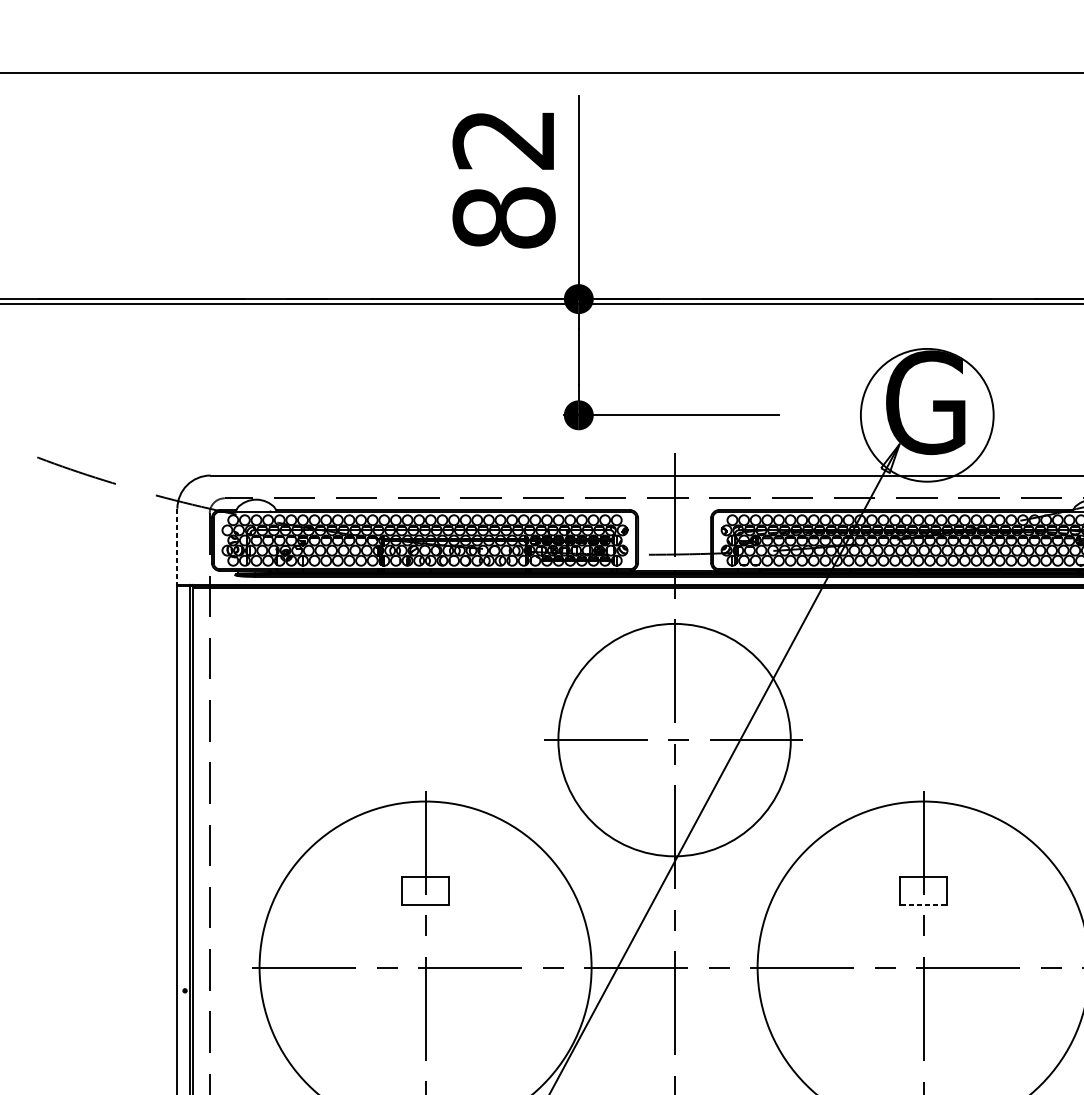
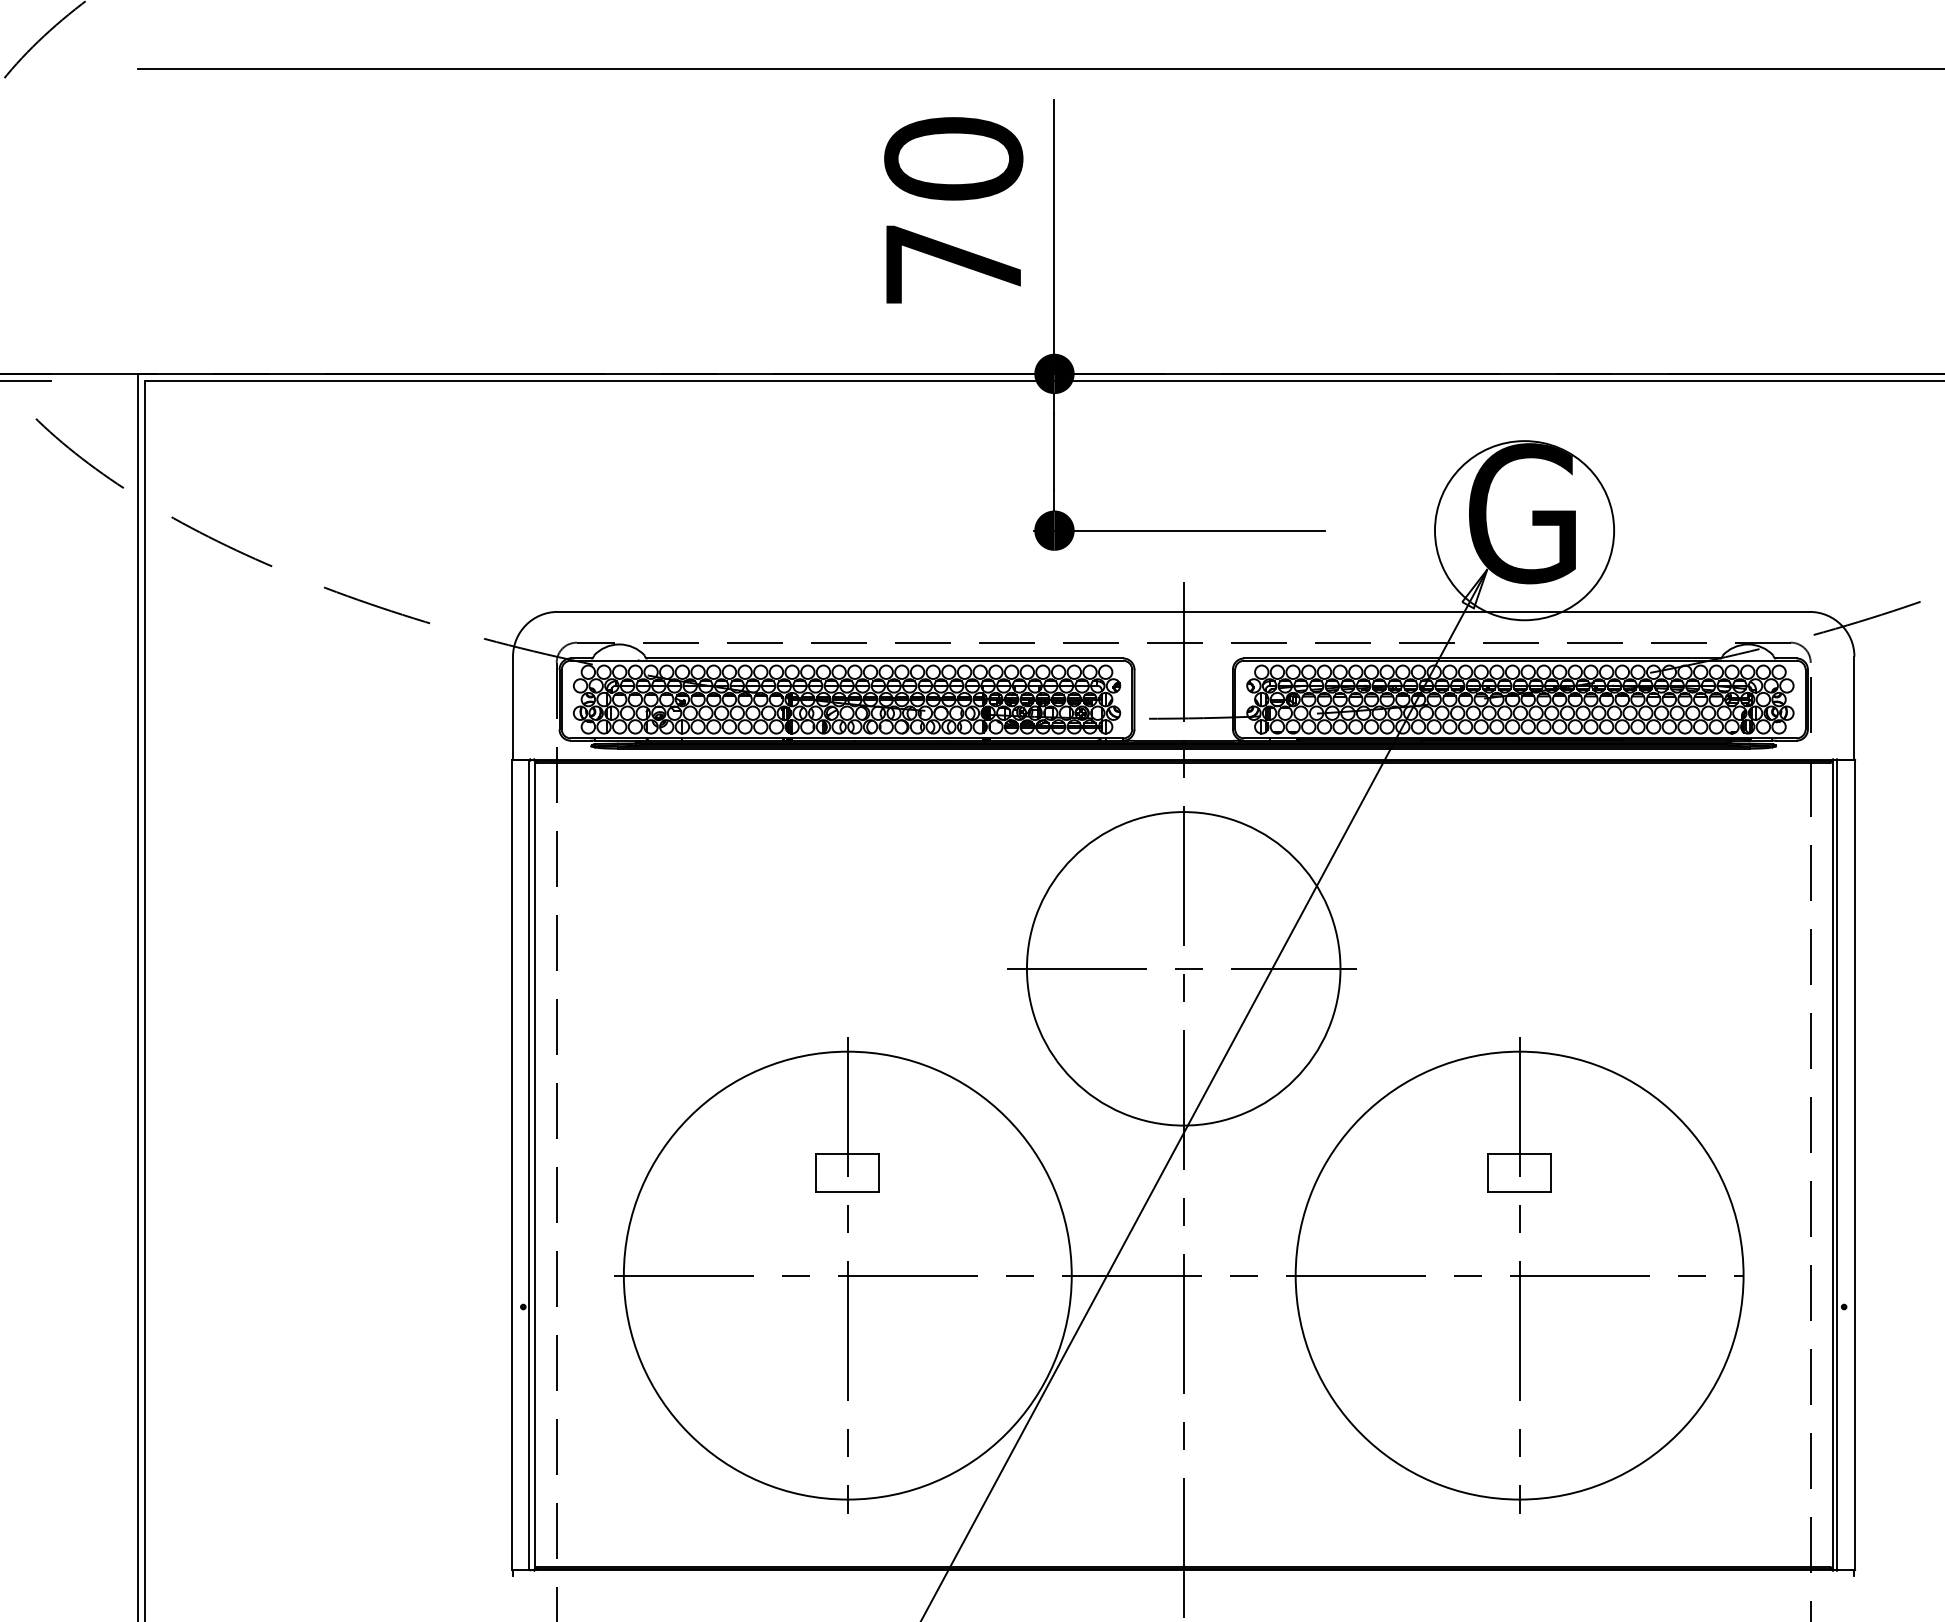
text: (503, 178) -> (953, 211), 82 -> 70
line: (177, 547) -> (513, 708), dashed -> solid
line: (924, 905) -> (1520, 1191), dashed -> solid

